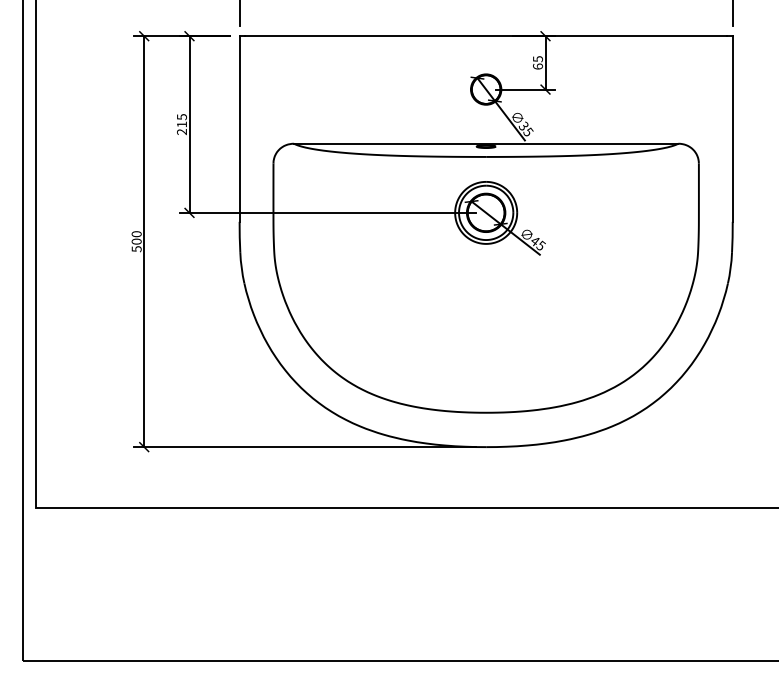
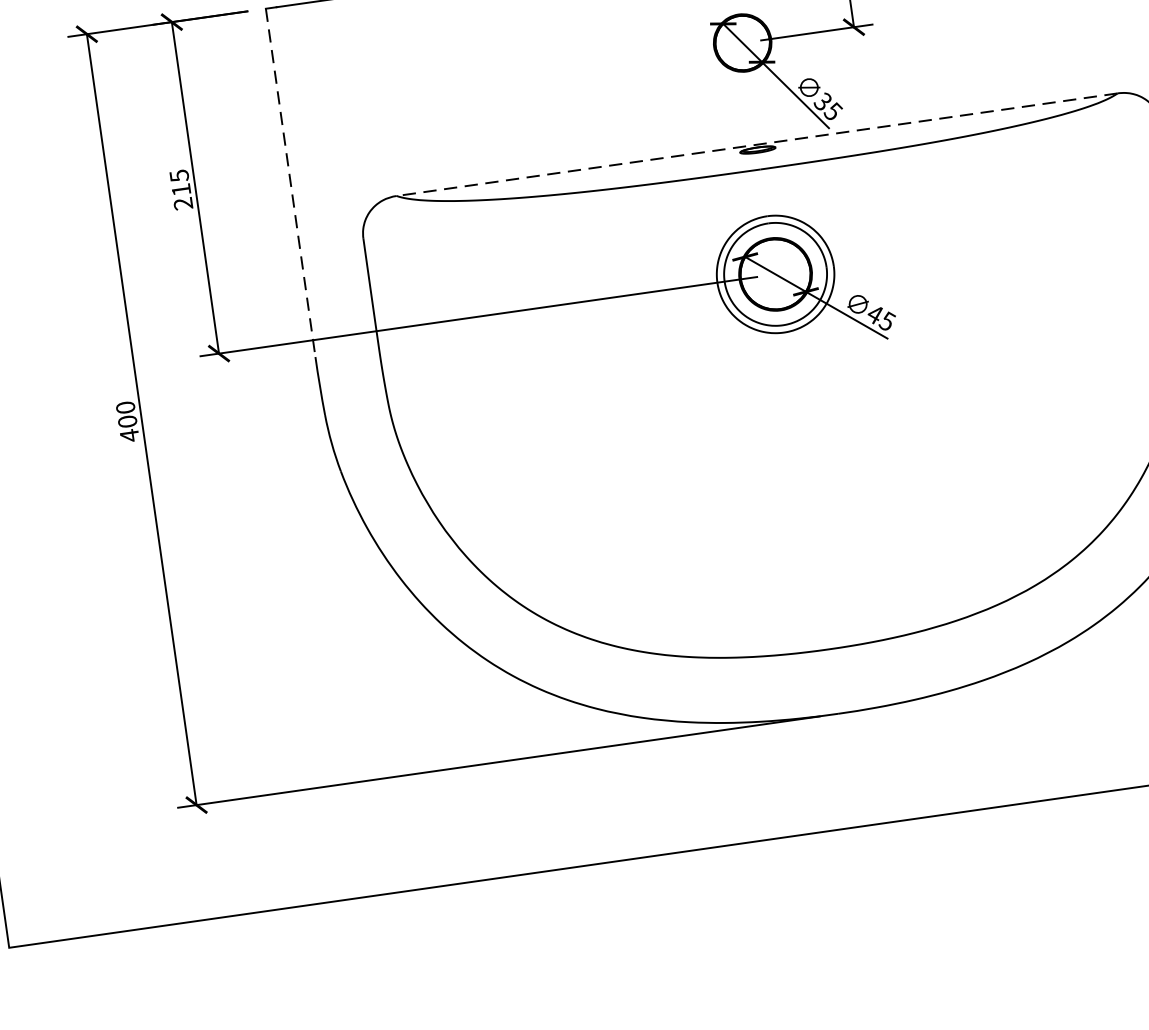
line: (239, 129) -> (290, 183), solid -> dashed
line: (485, 143) -> (755, 144), solid -> dashed
text: (136, 248) -> (129, 434), 500 -> 400

